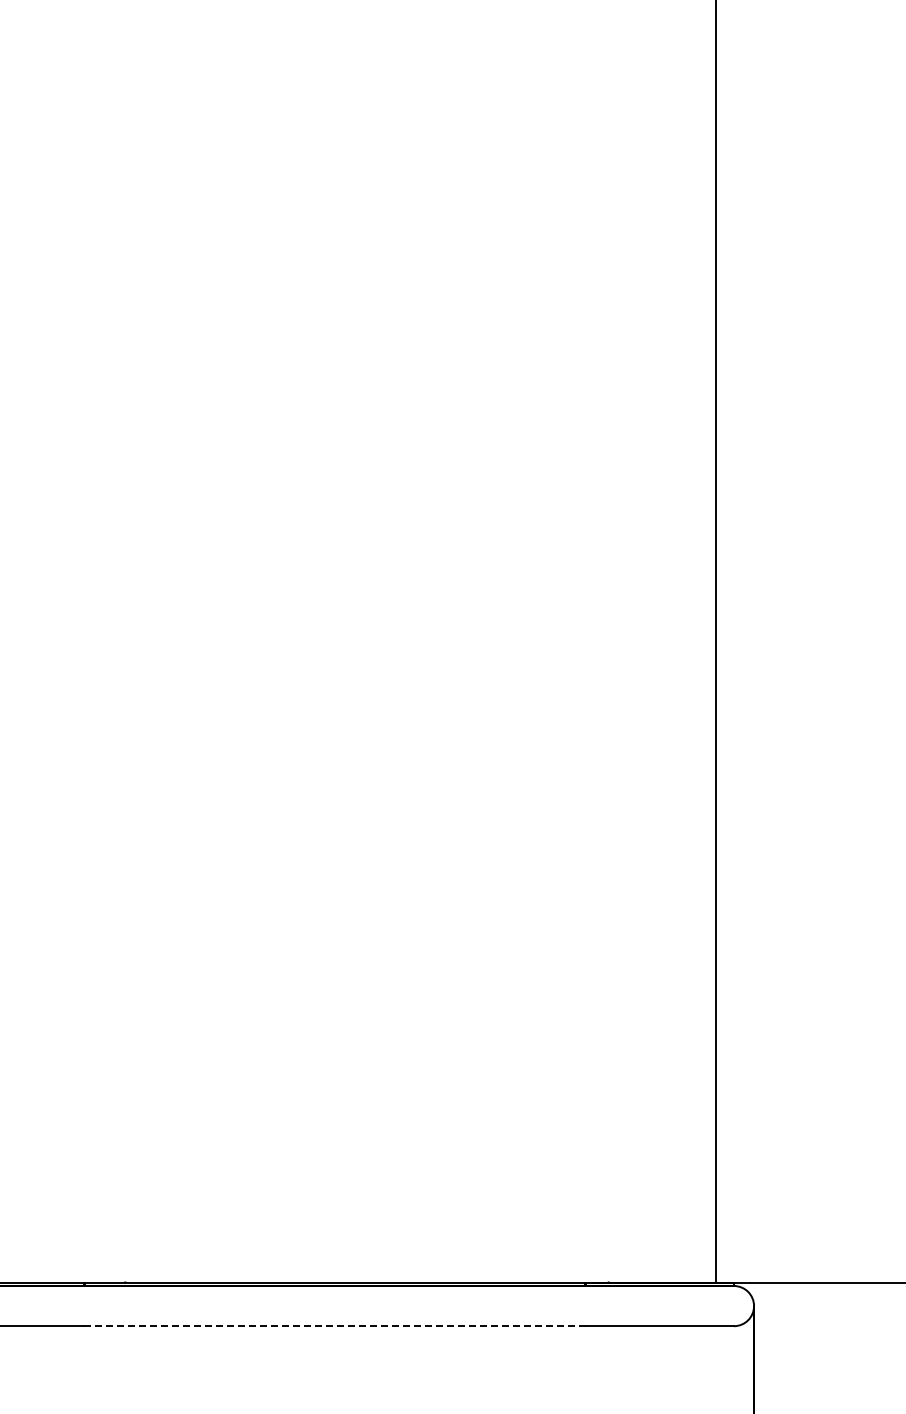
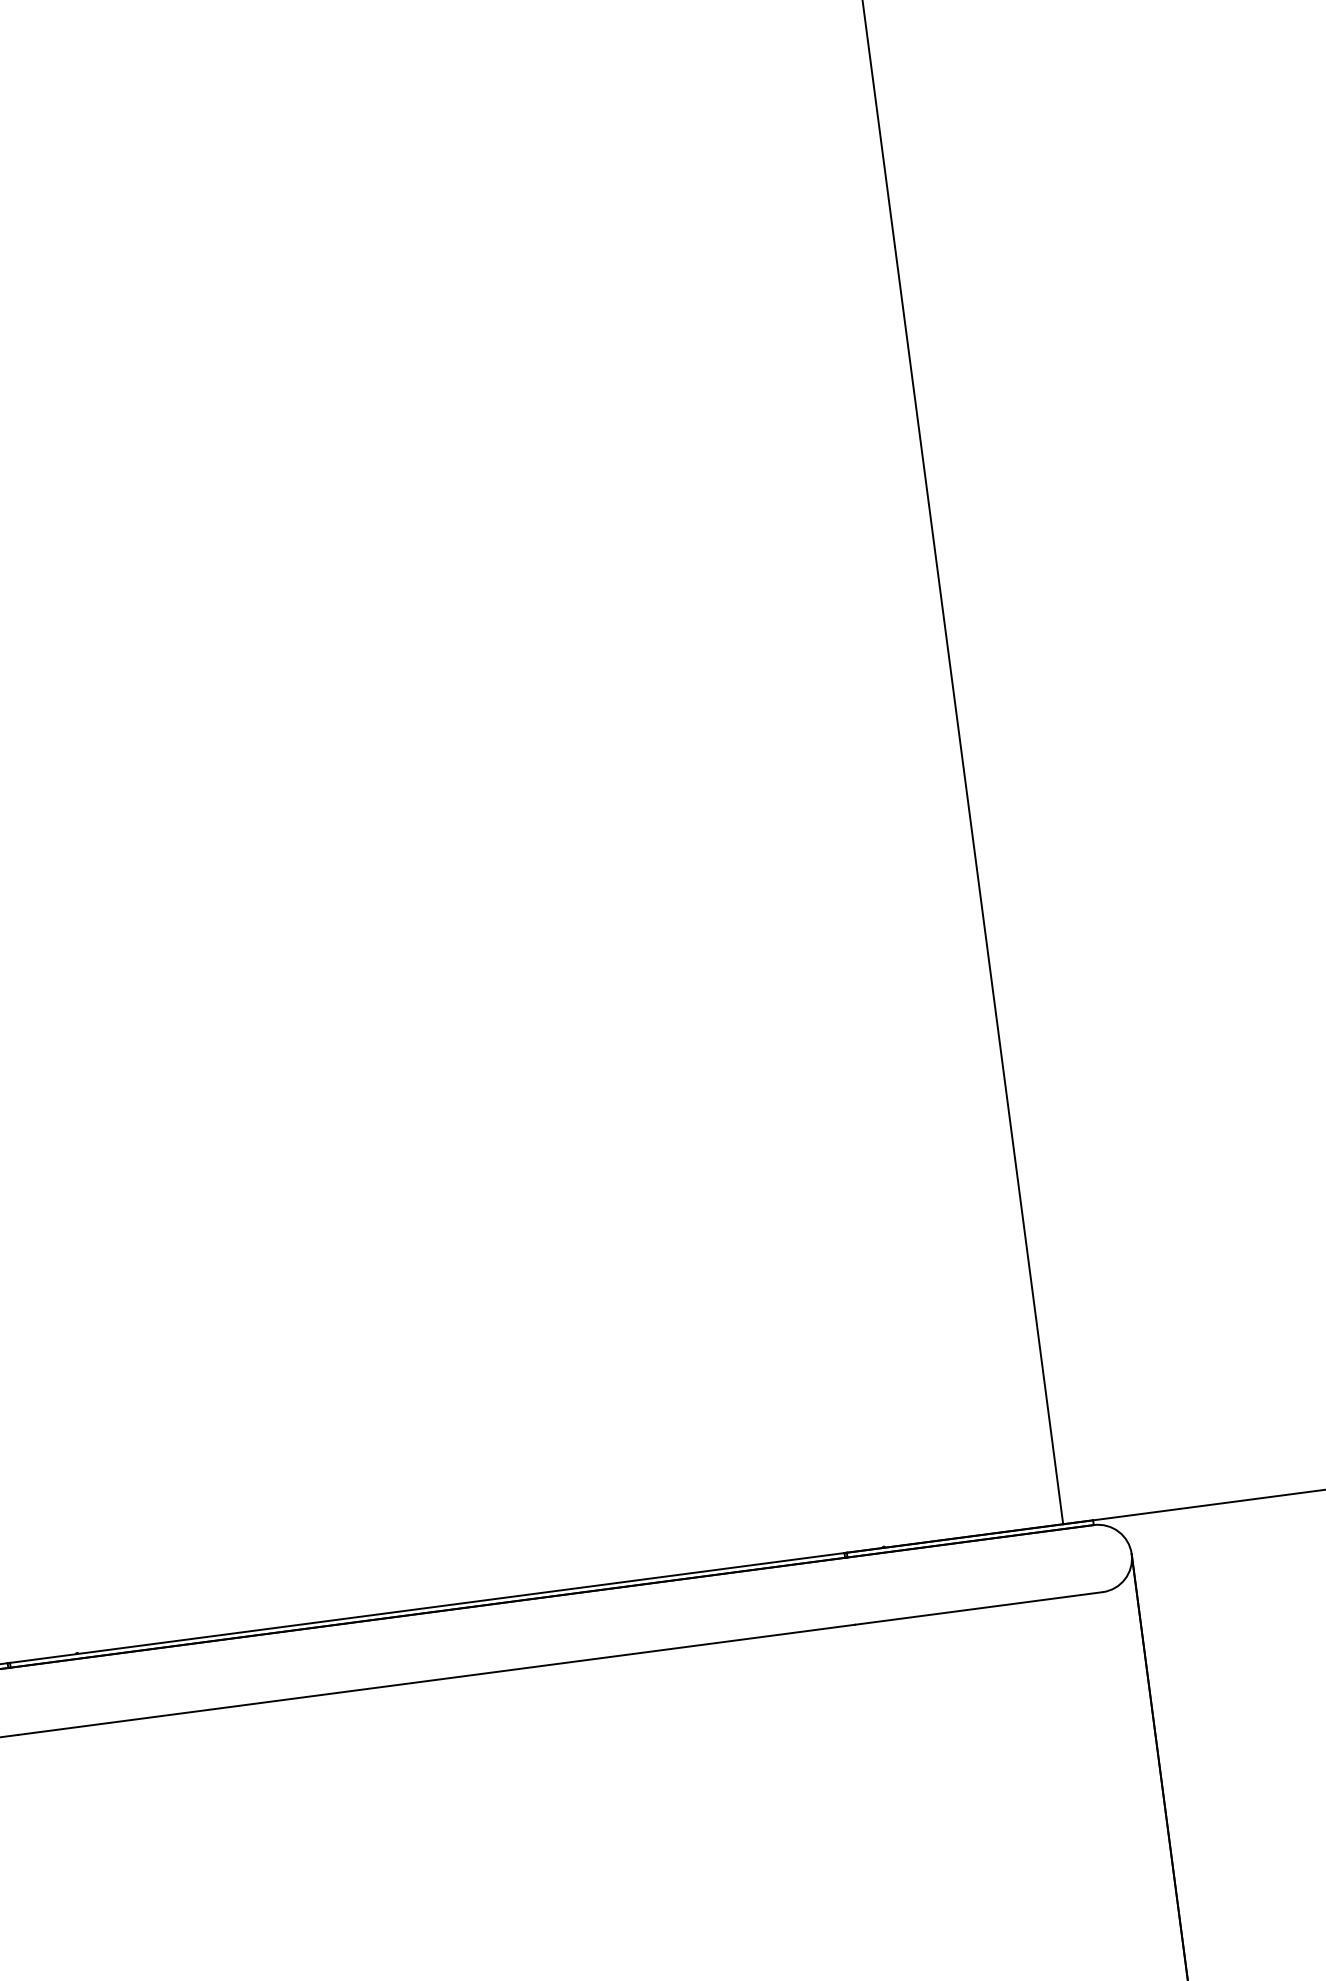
line: (335, 1326) -> (437, 1680), dashed -> solid

